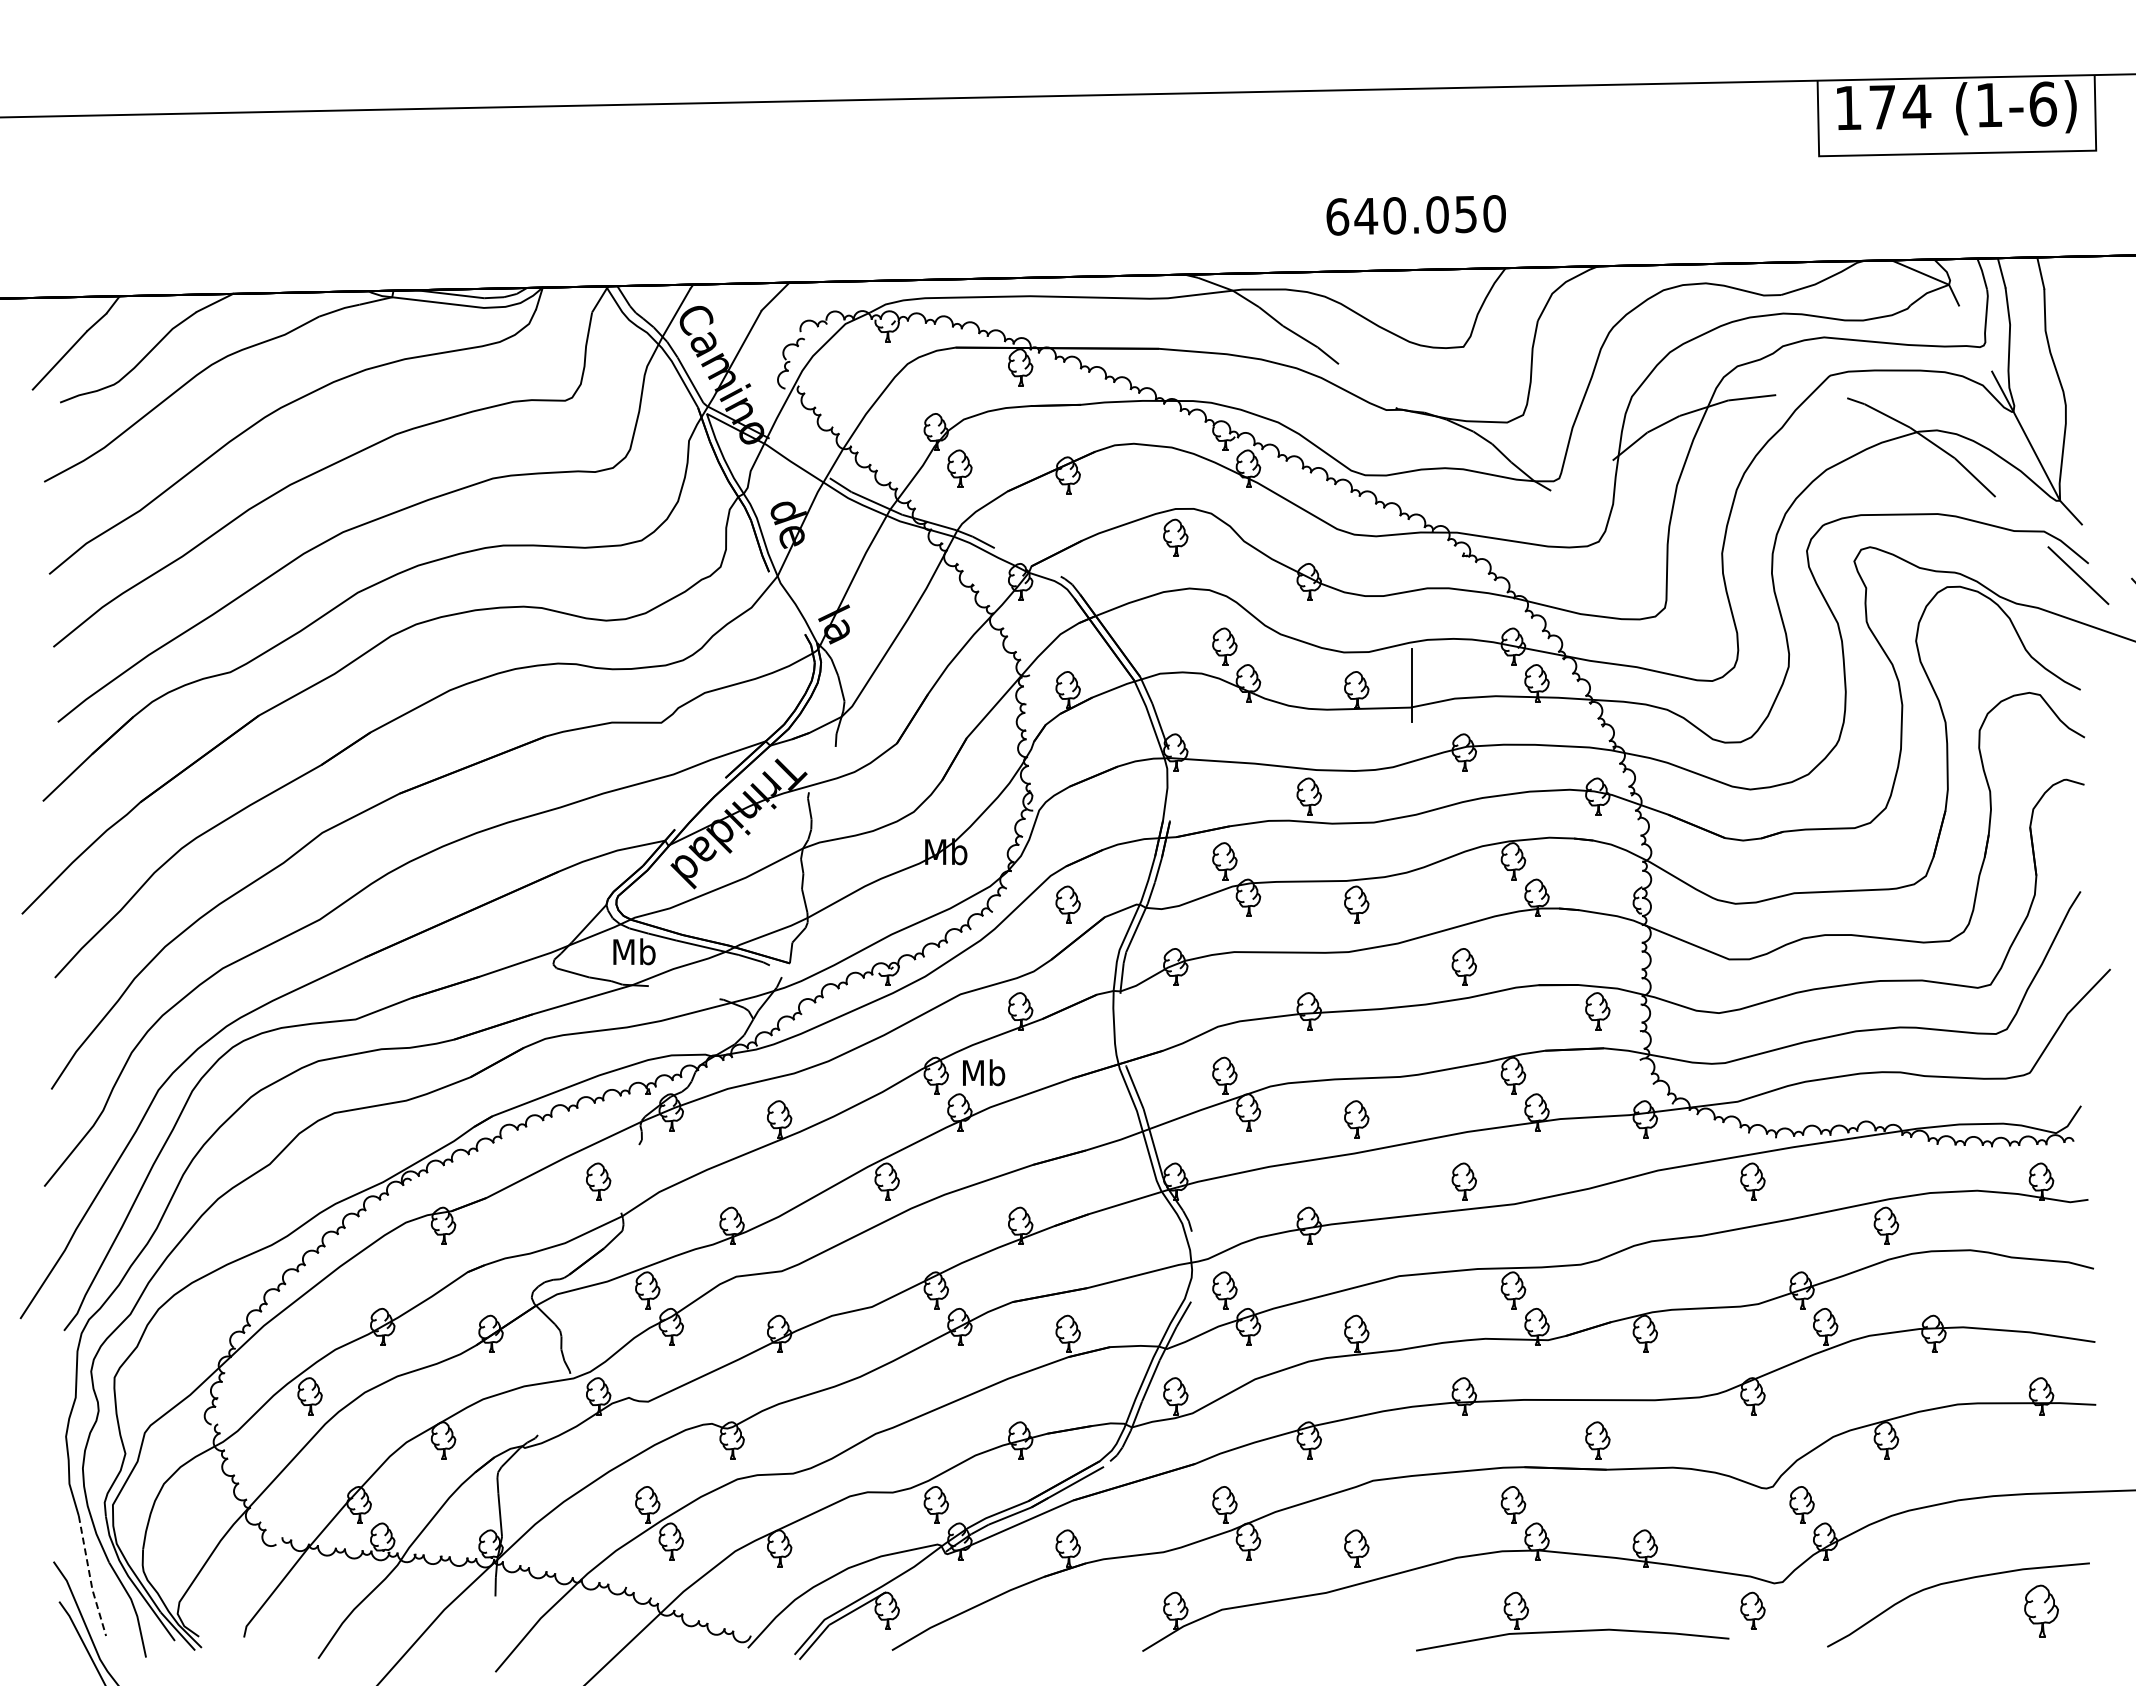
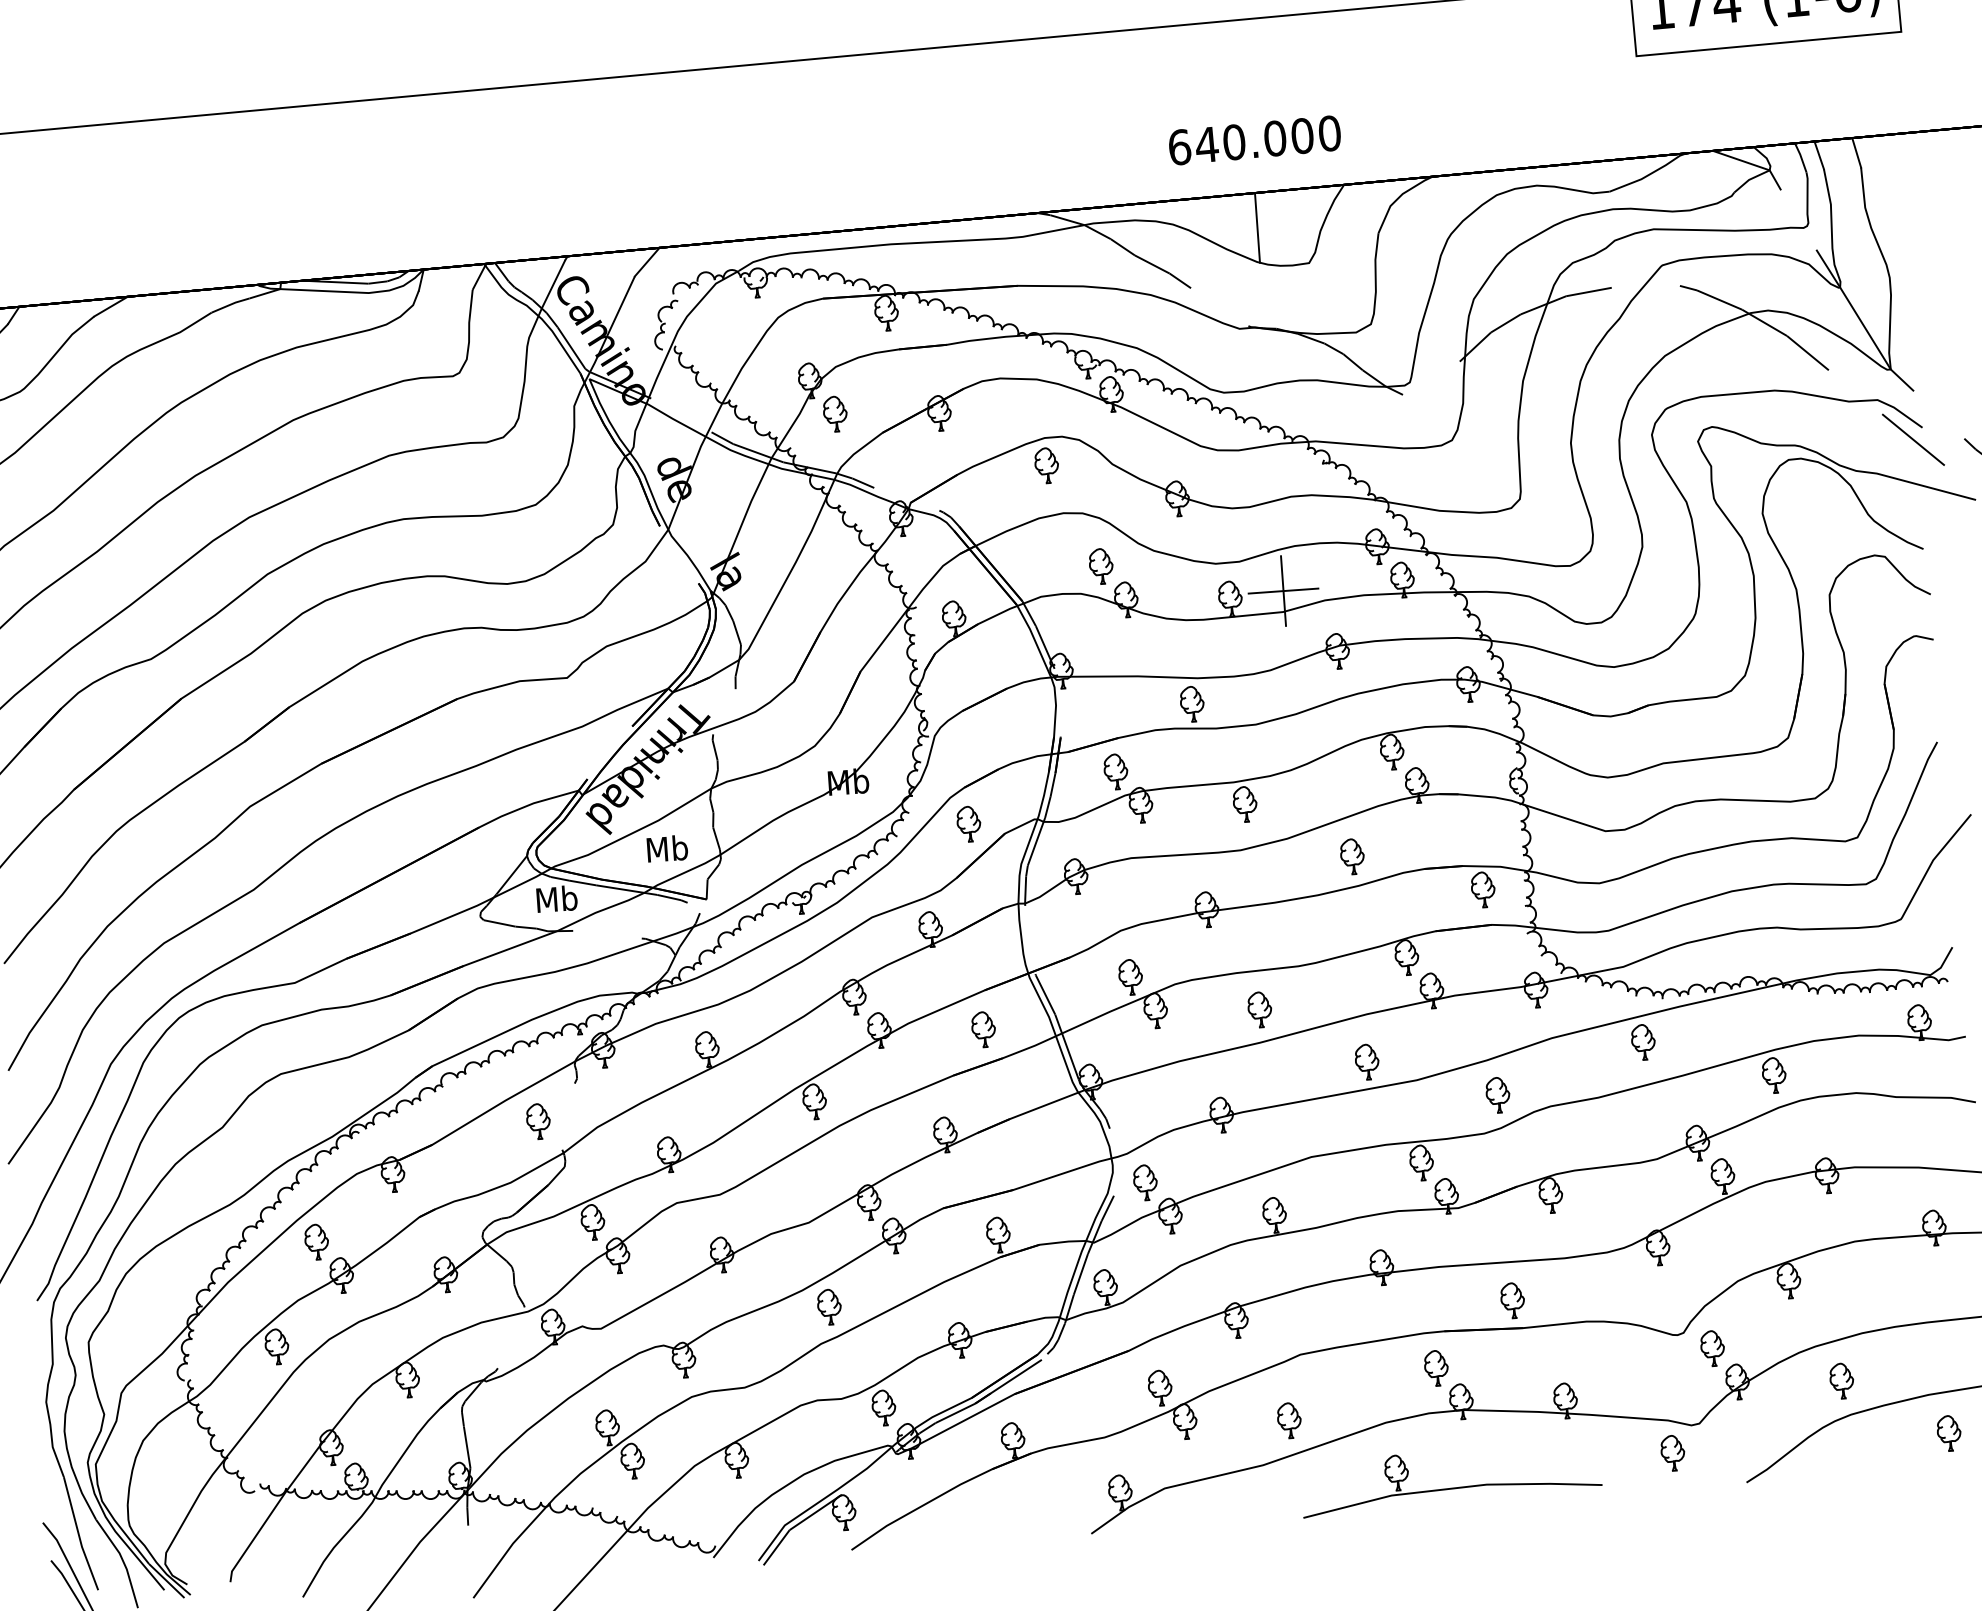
text: (1465, 214) -> (1301, 136), 640.050 -> 640.000
line: (1412, 306) -> (1257, 227), added
line: (1412, 685) -> (1283, 590), added
text: (984, 1072) -> (667, 848), moved
part: (1067, 1119) -> (983, 1029), added
part: (1597, 1225) -> (1497, 1094), added
part: (358, 1290) -> (316, 1242), added
part: (886, 1396) -> (828, 1307), added
part: (1933, 1548) -> (1841, 1381), added
line: (90, 1577) -> (79, 1535), dashed -> solid
part: (2041, 1610) -> (1949, 1433), size x0.71
part: (1572, 1630) -> (1451, 1487), moved

